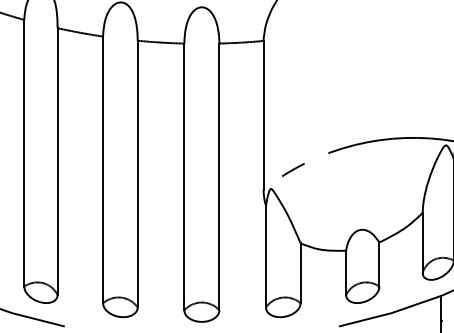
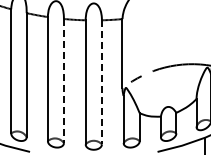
line: (136, 175) -> (63, 81), solid -> dashed
line: (218, 177) -> (101, 82), solid -> dashed

